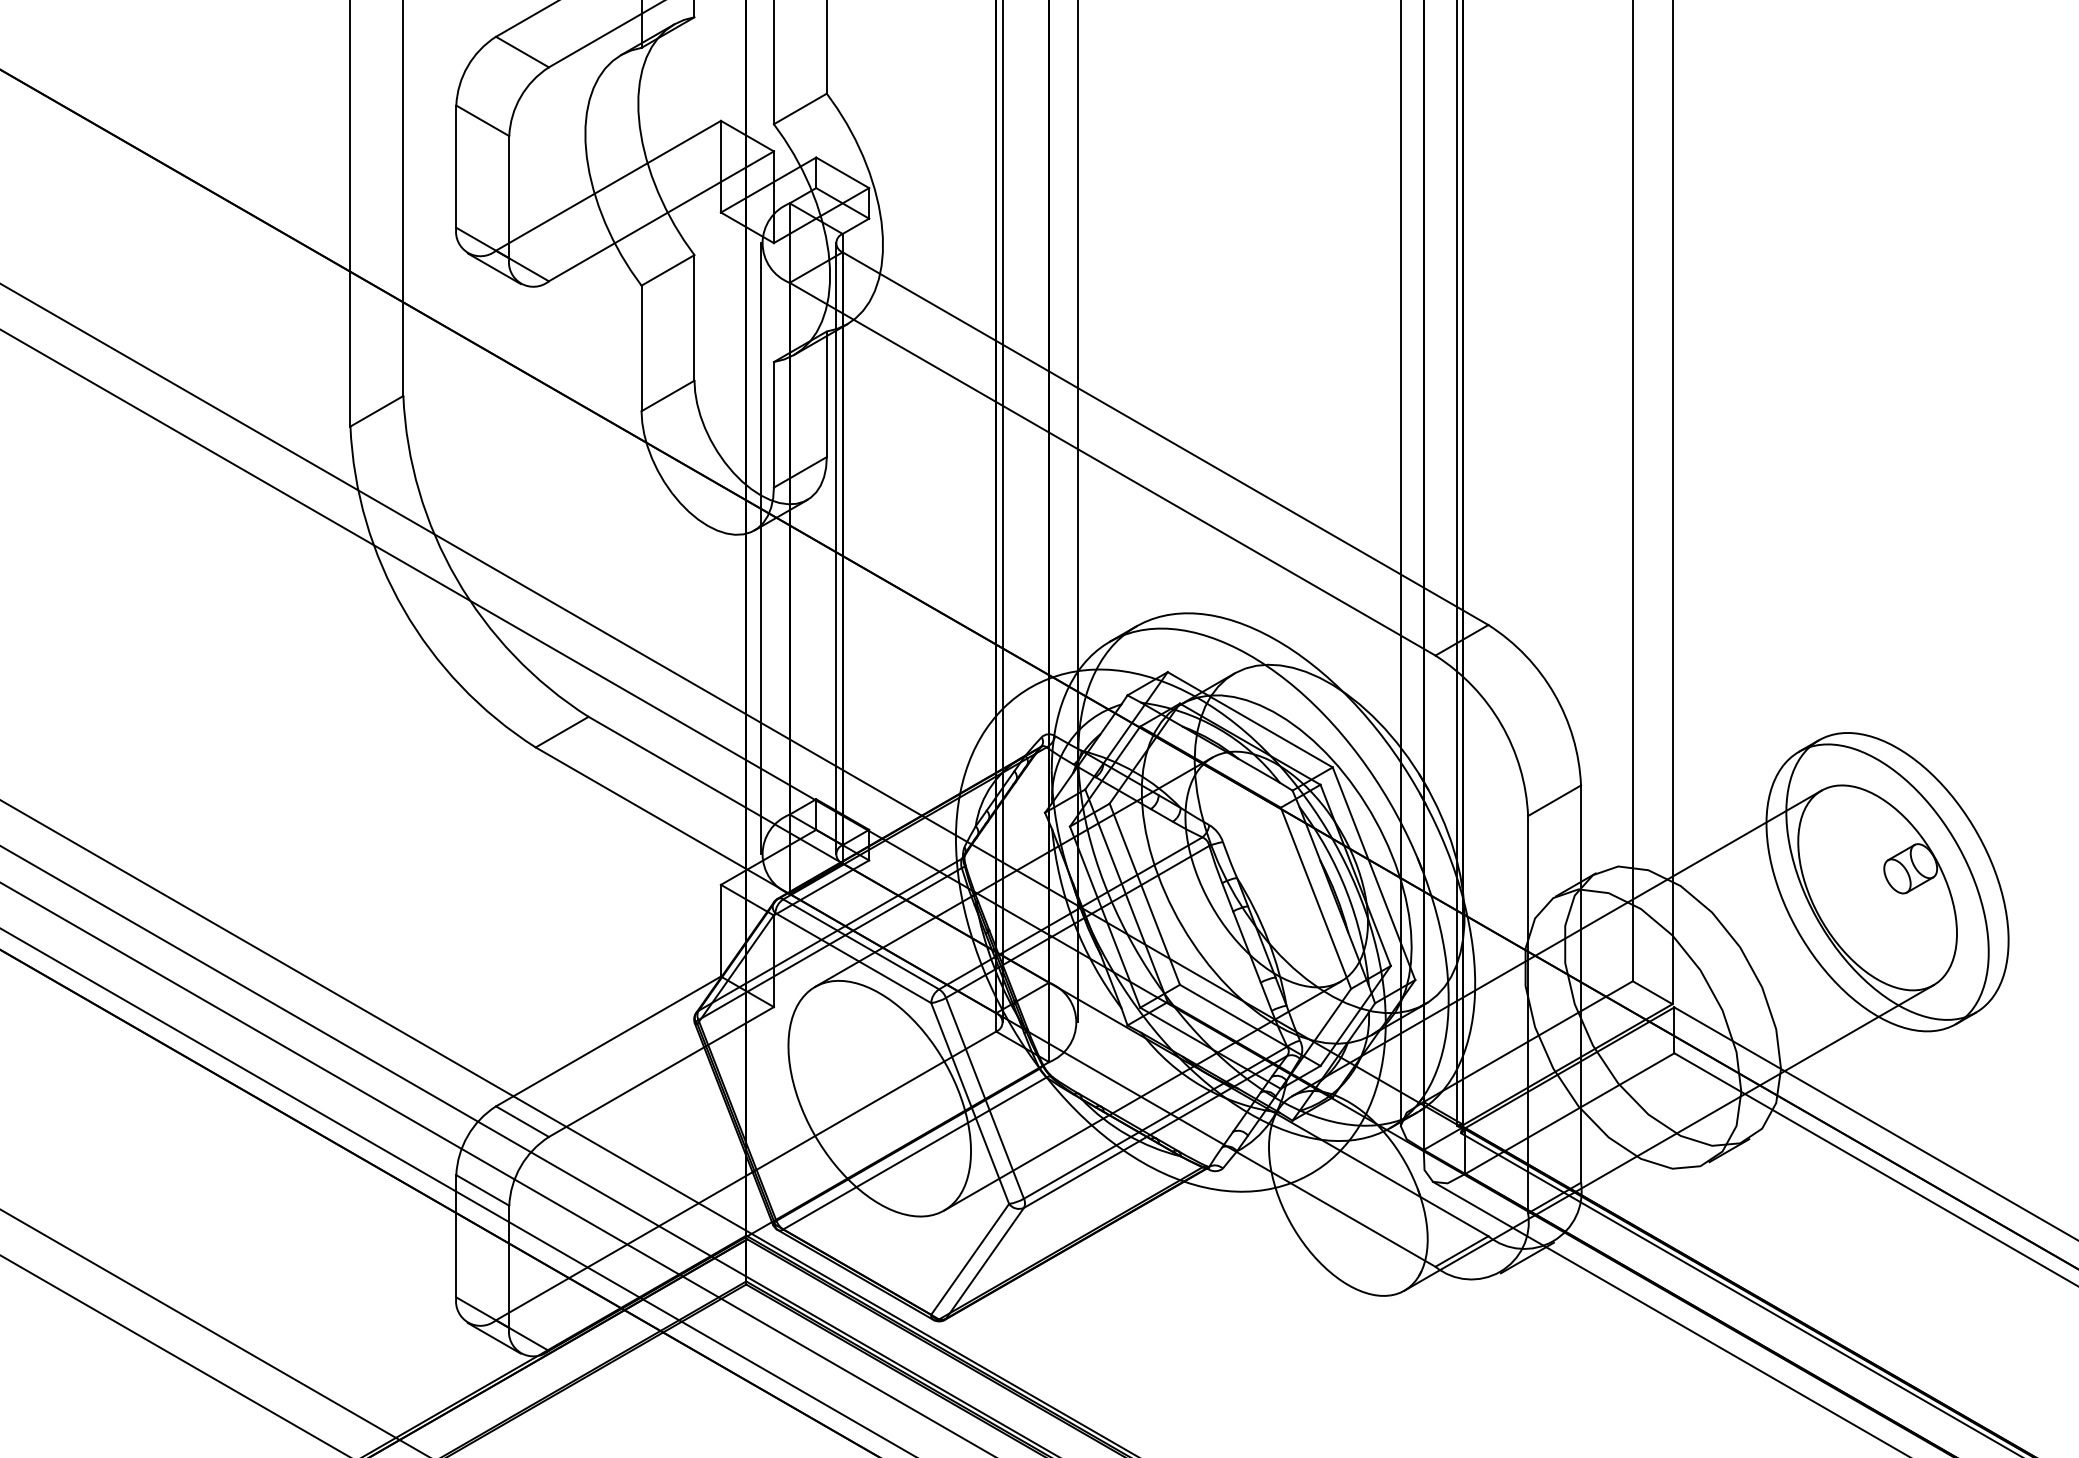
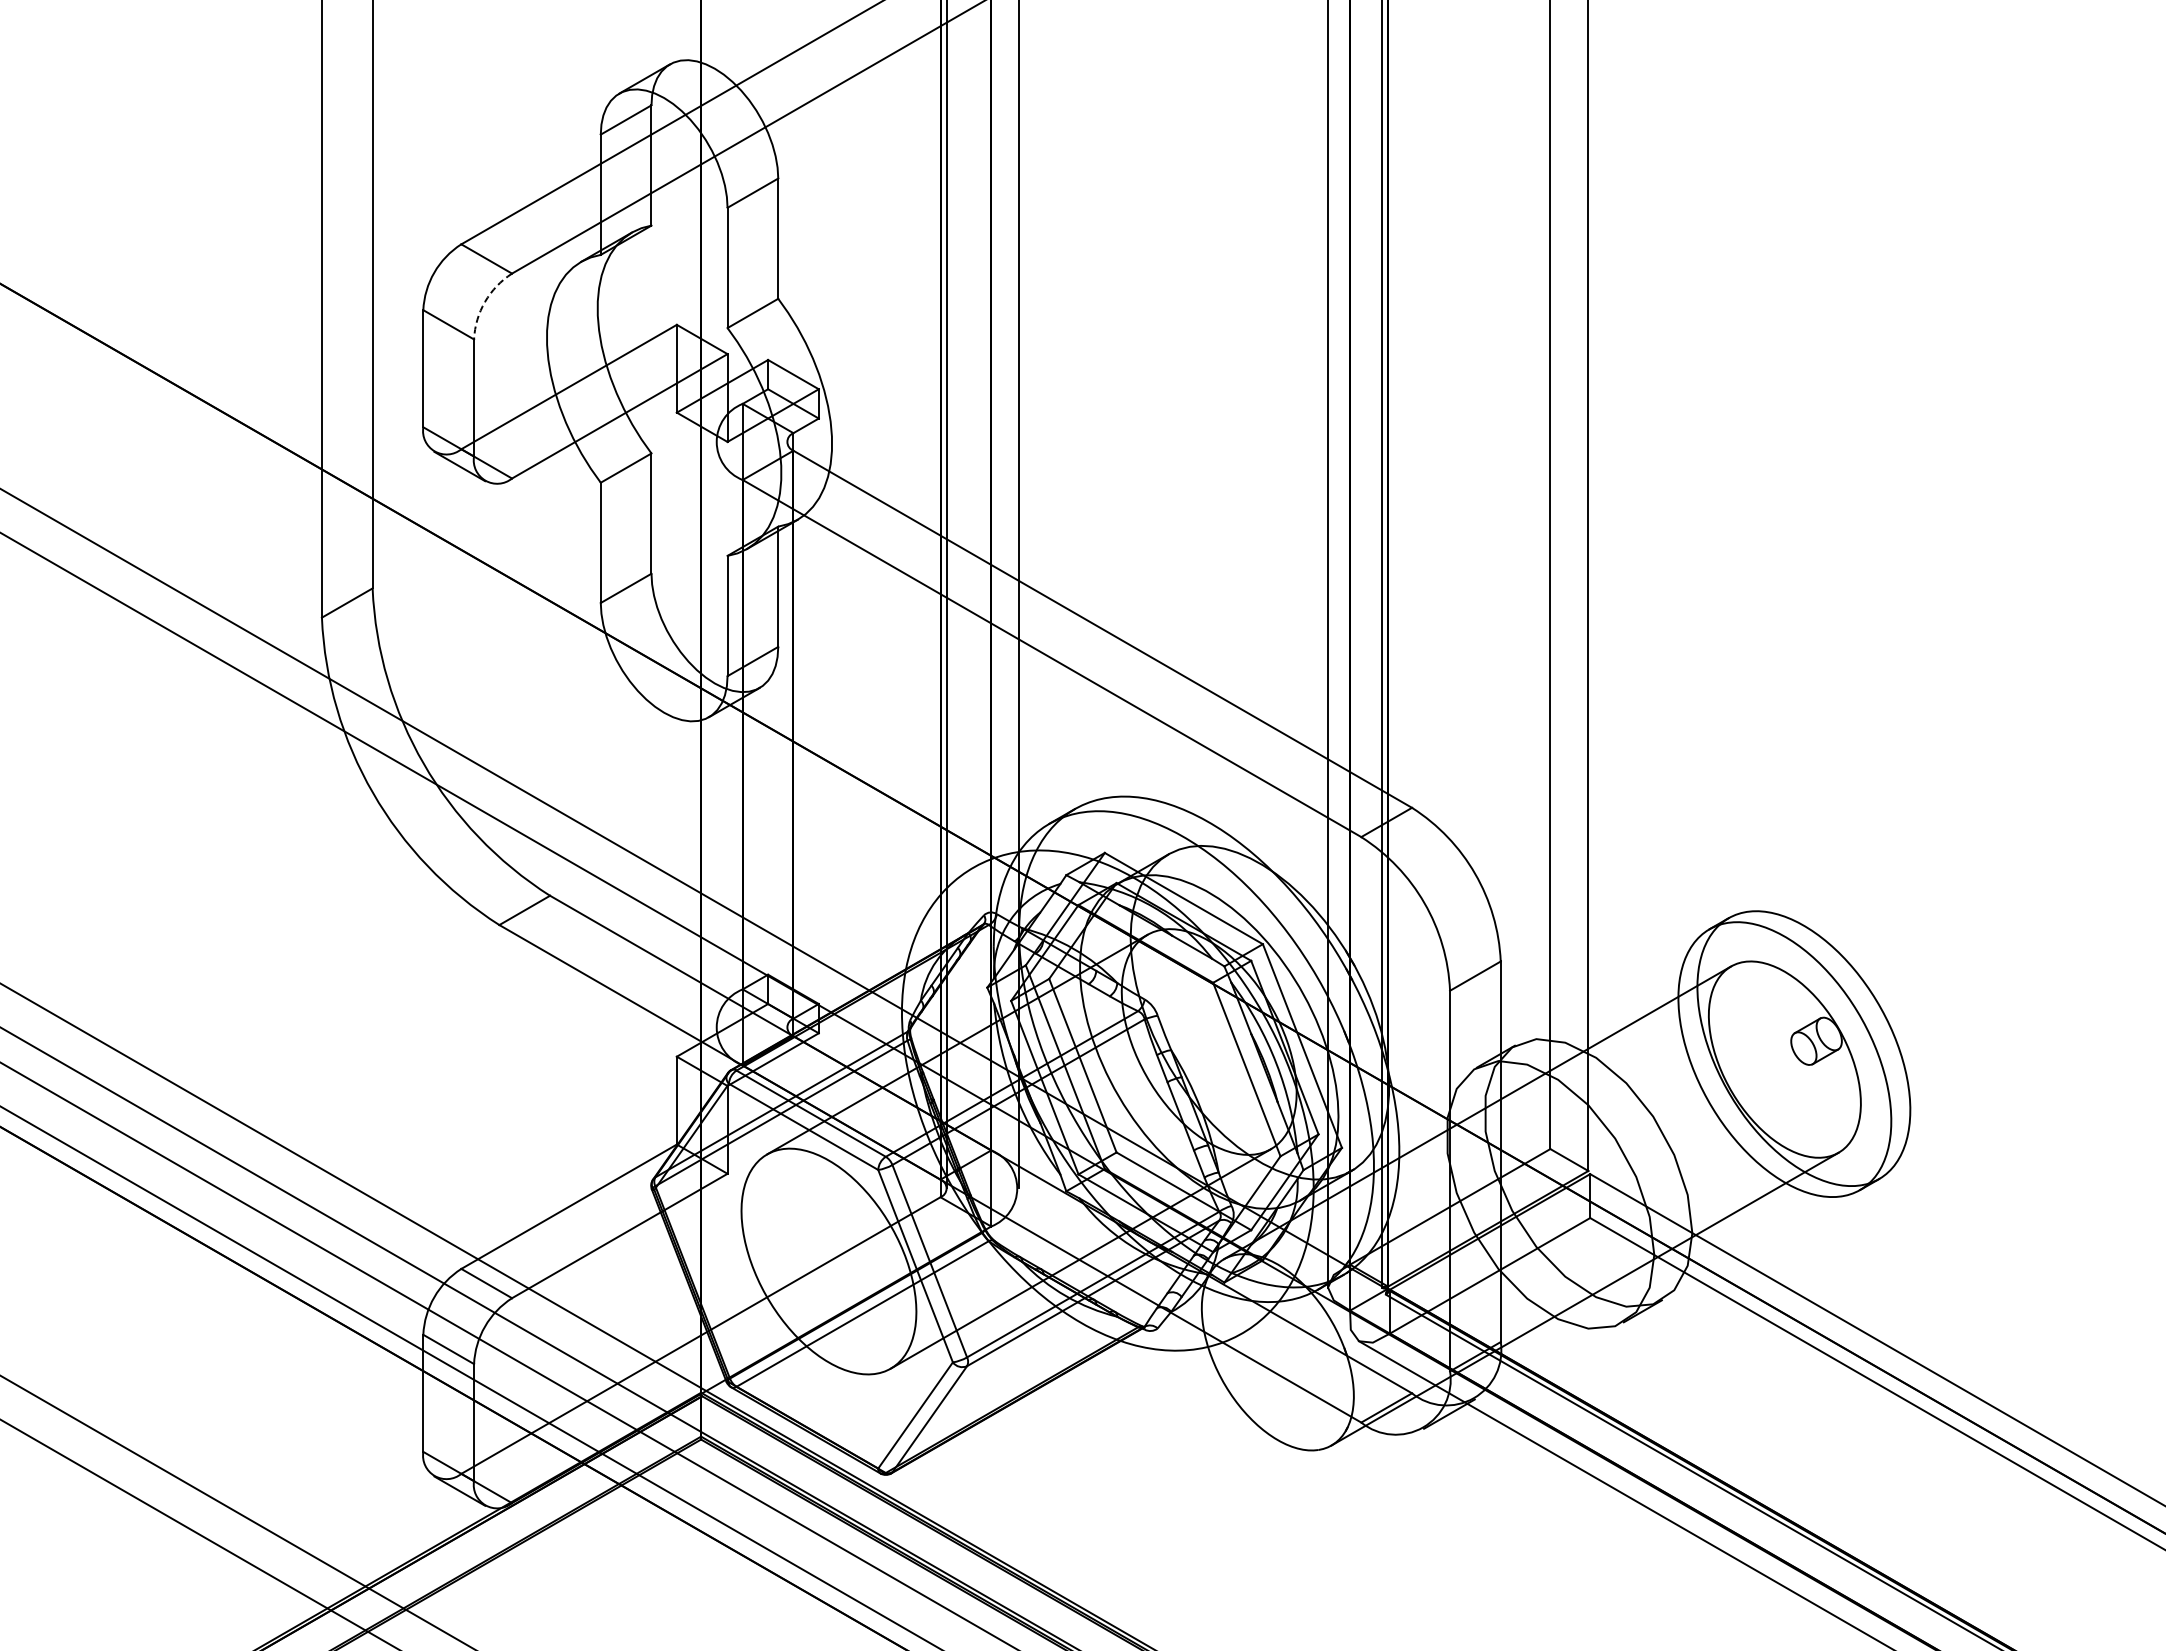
arc: (521, 96) -> (485, 301), solid -> dashed
line: (761, 548) -> (715, 734), removed
line: (836, 548) -> (787, 734), removed

